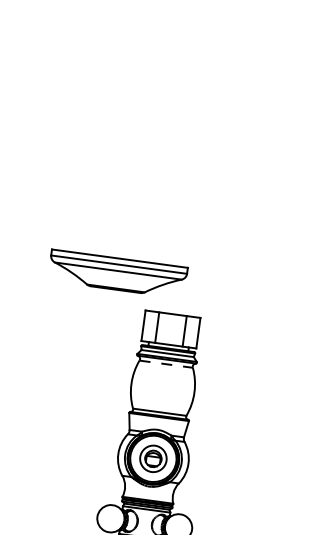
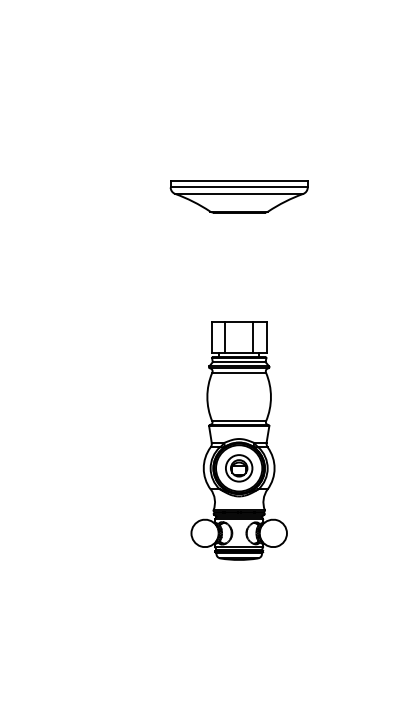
part: (117, 273) -> (238, 196), moved
line: (166, 363) -> (239, 372), dashed -> solid

